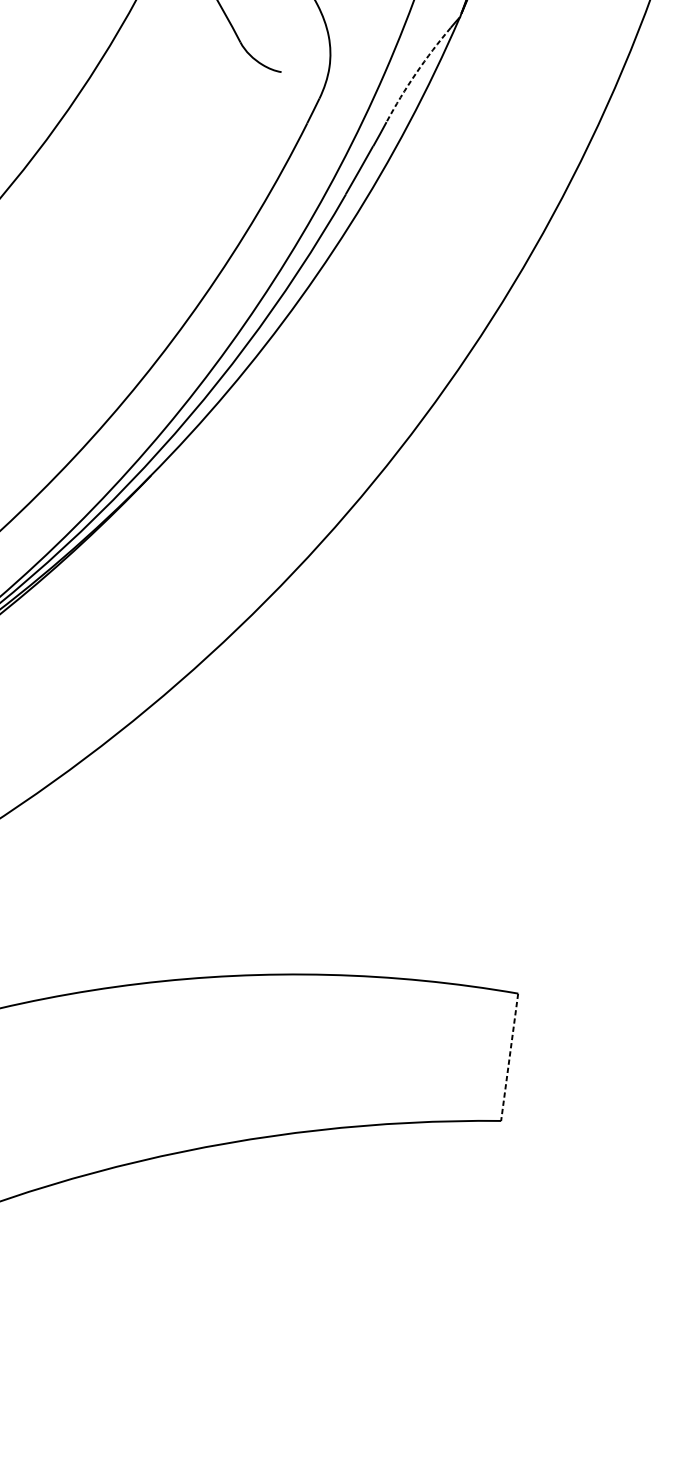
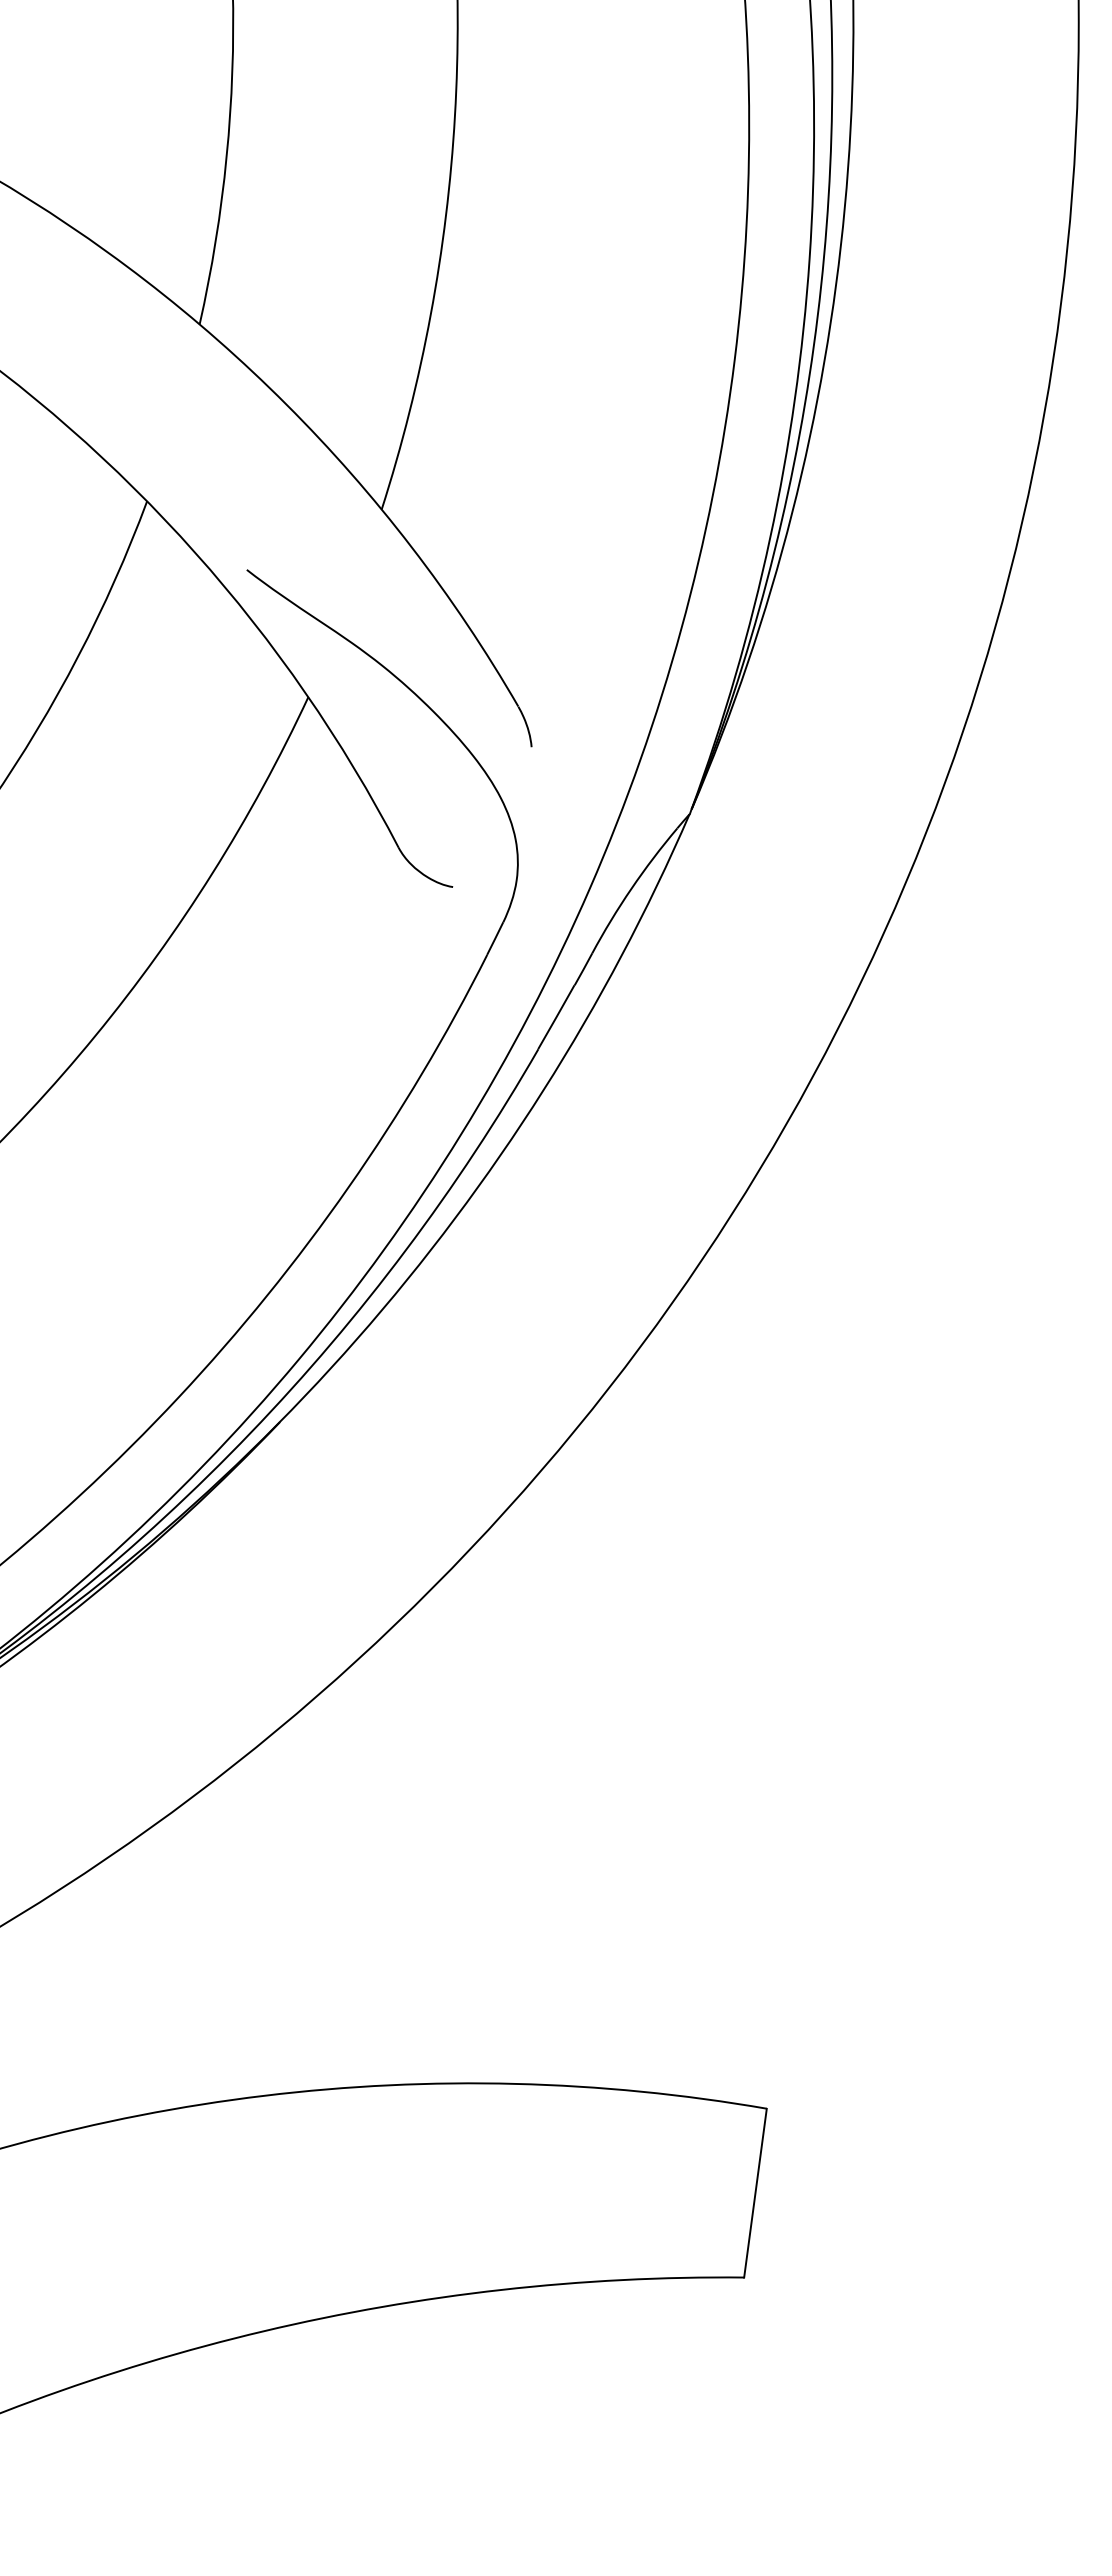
arc: (416, 73) -> (631, 888), dashed -> solid
line: (509, 1057) -> (755, 2193), dashed -> solid

